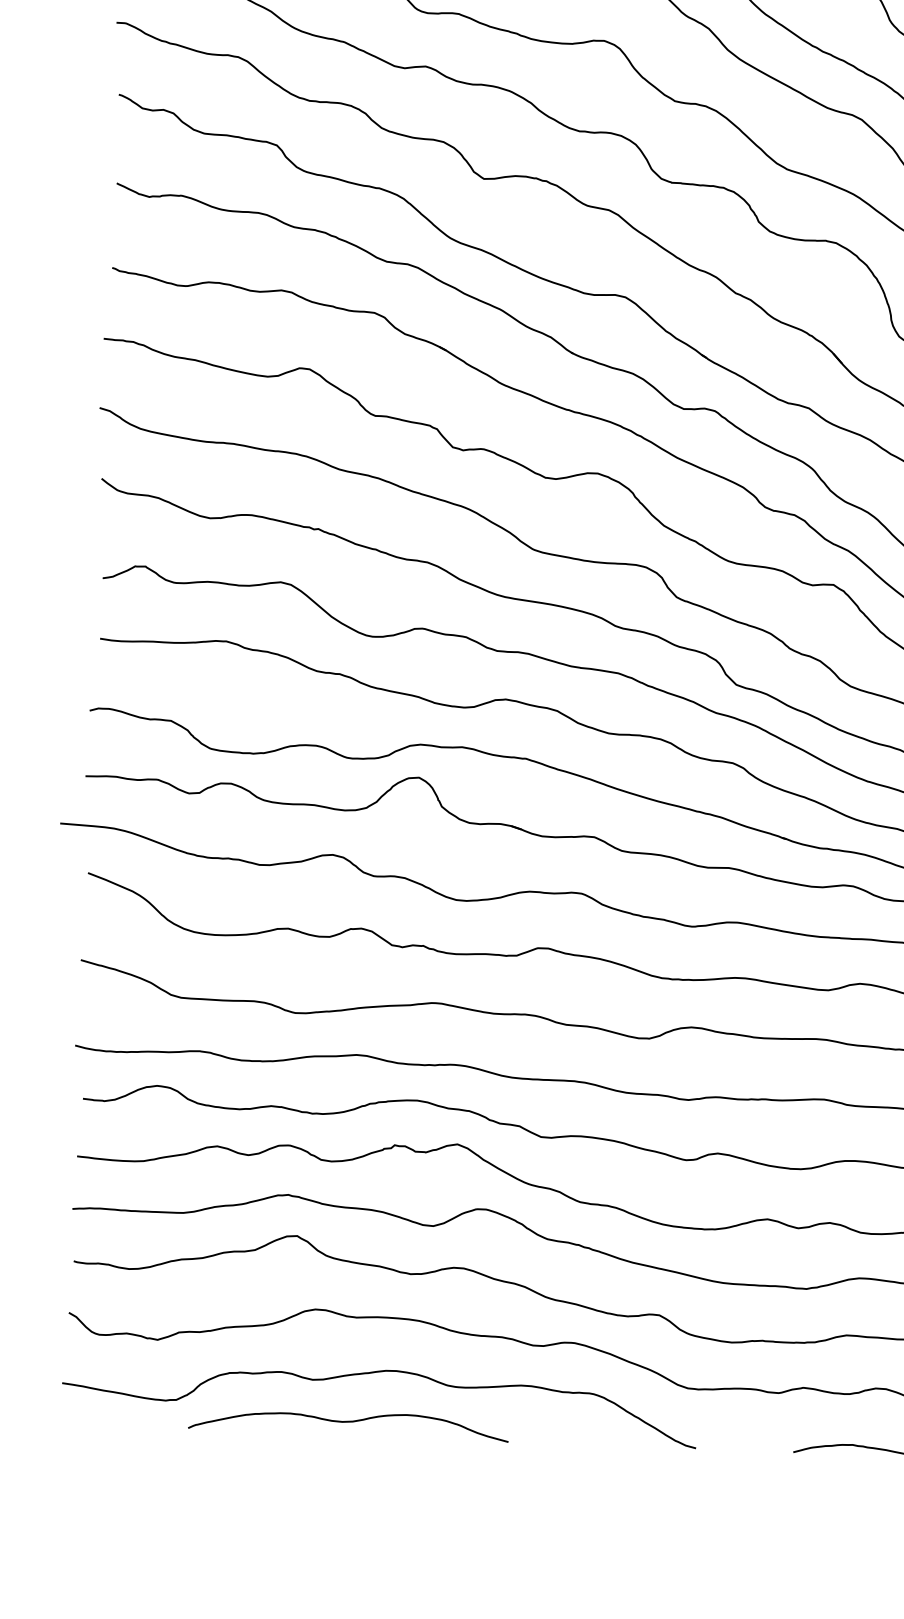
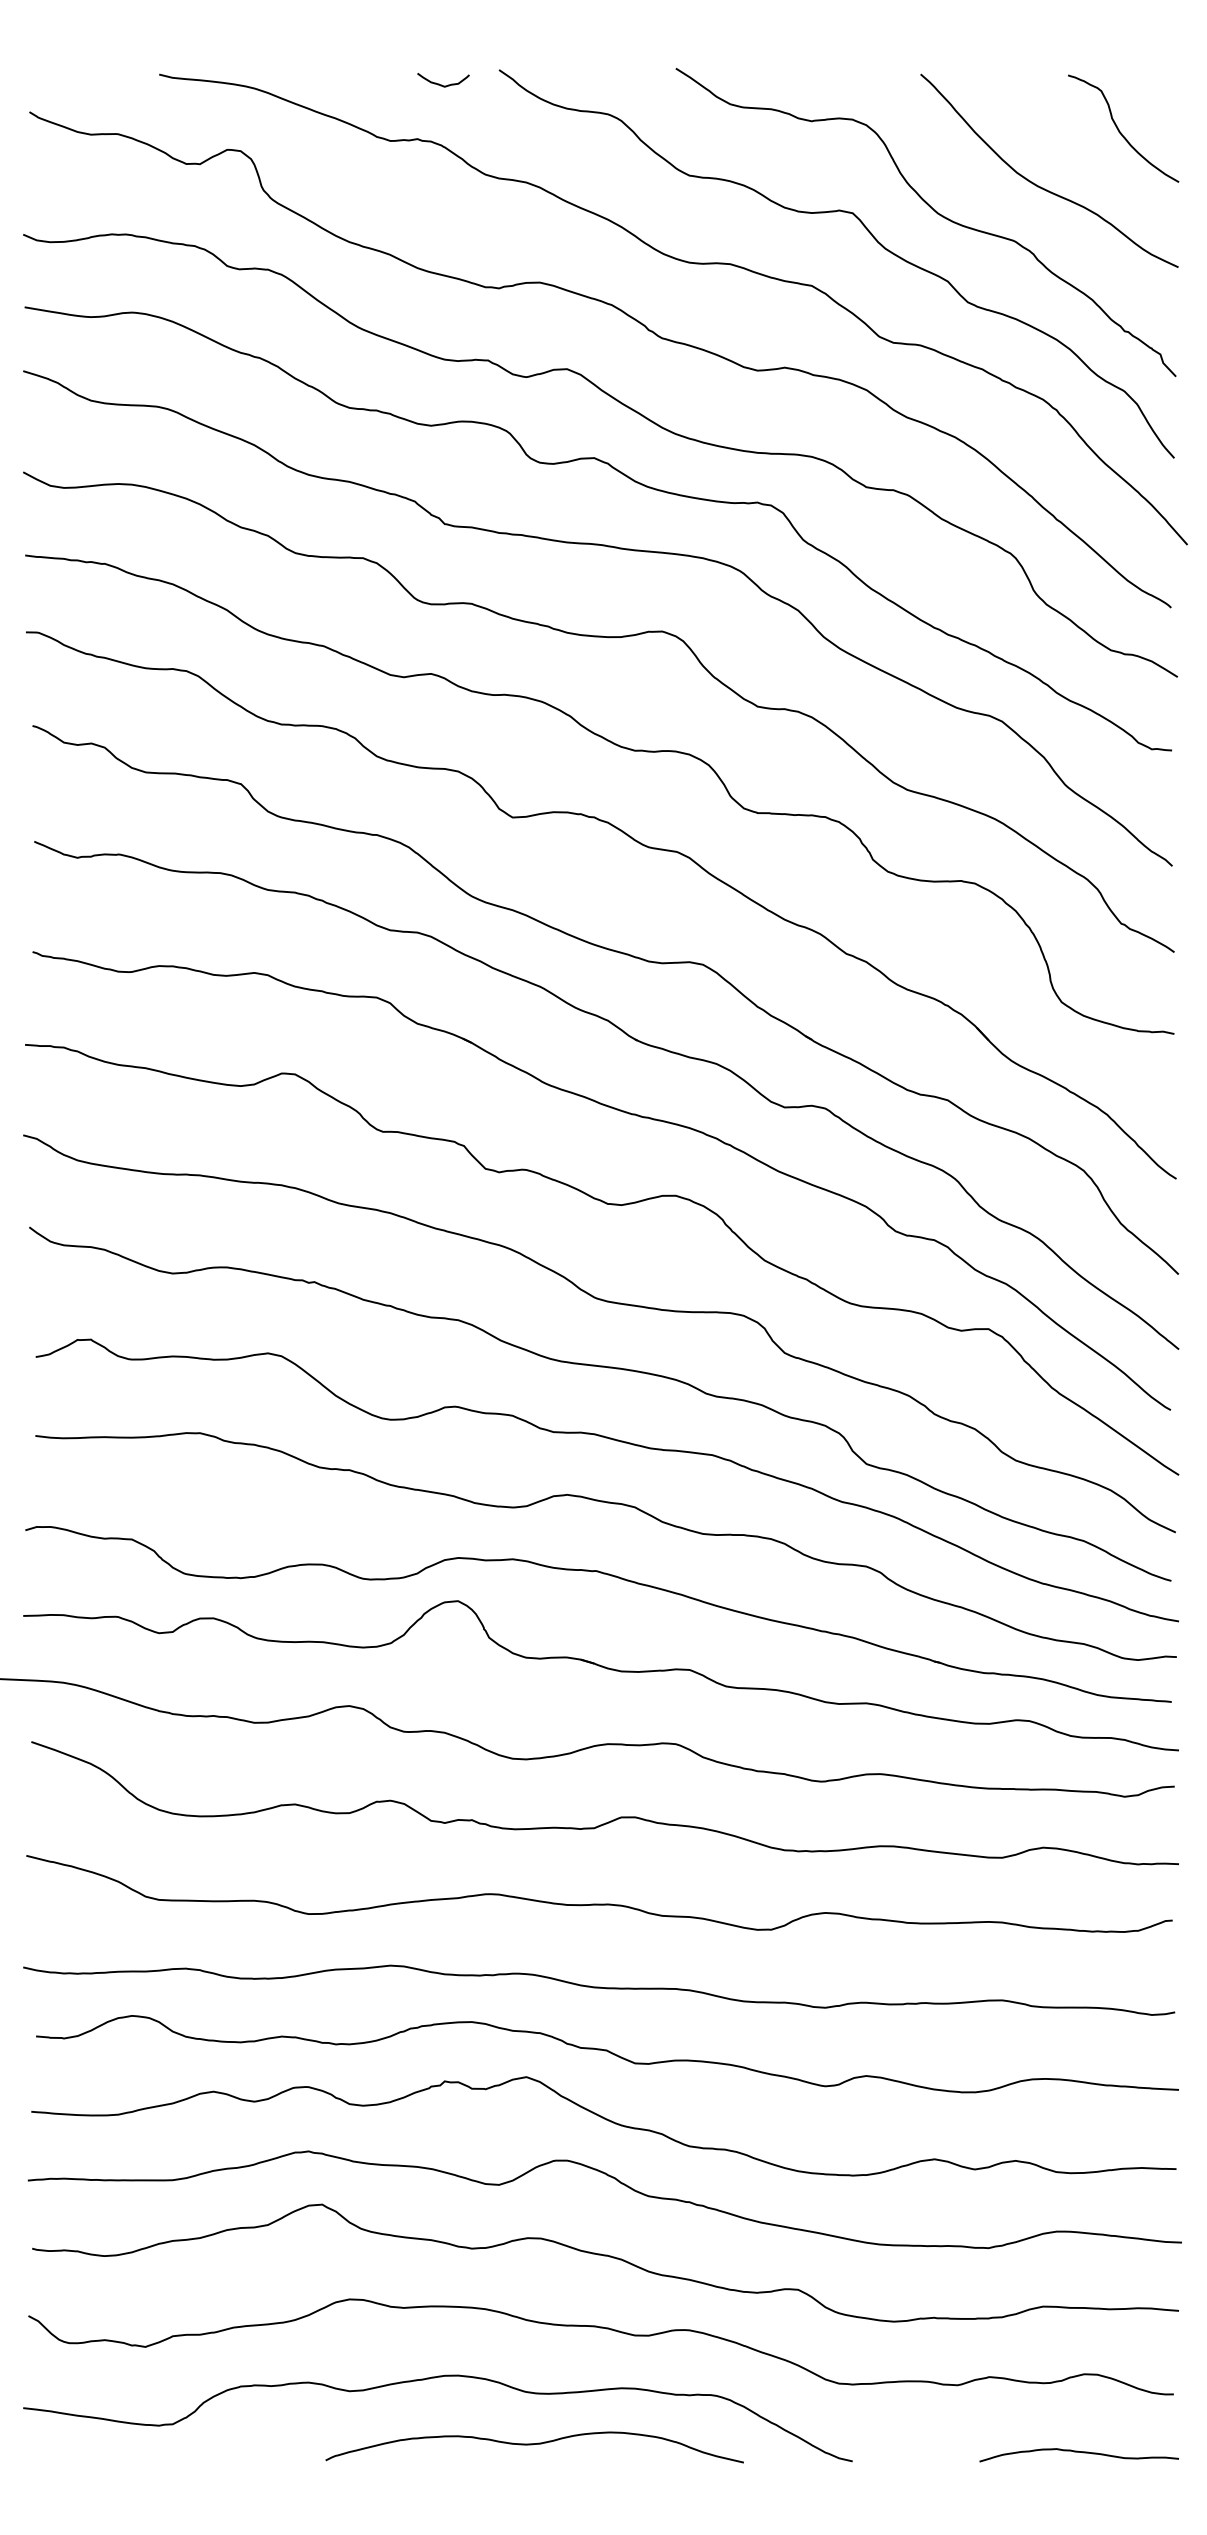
curve: (347, 1422) -> (532, 2445), moved

